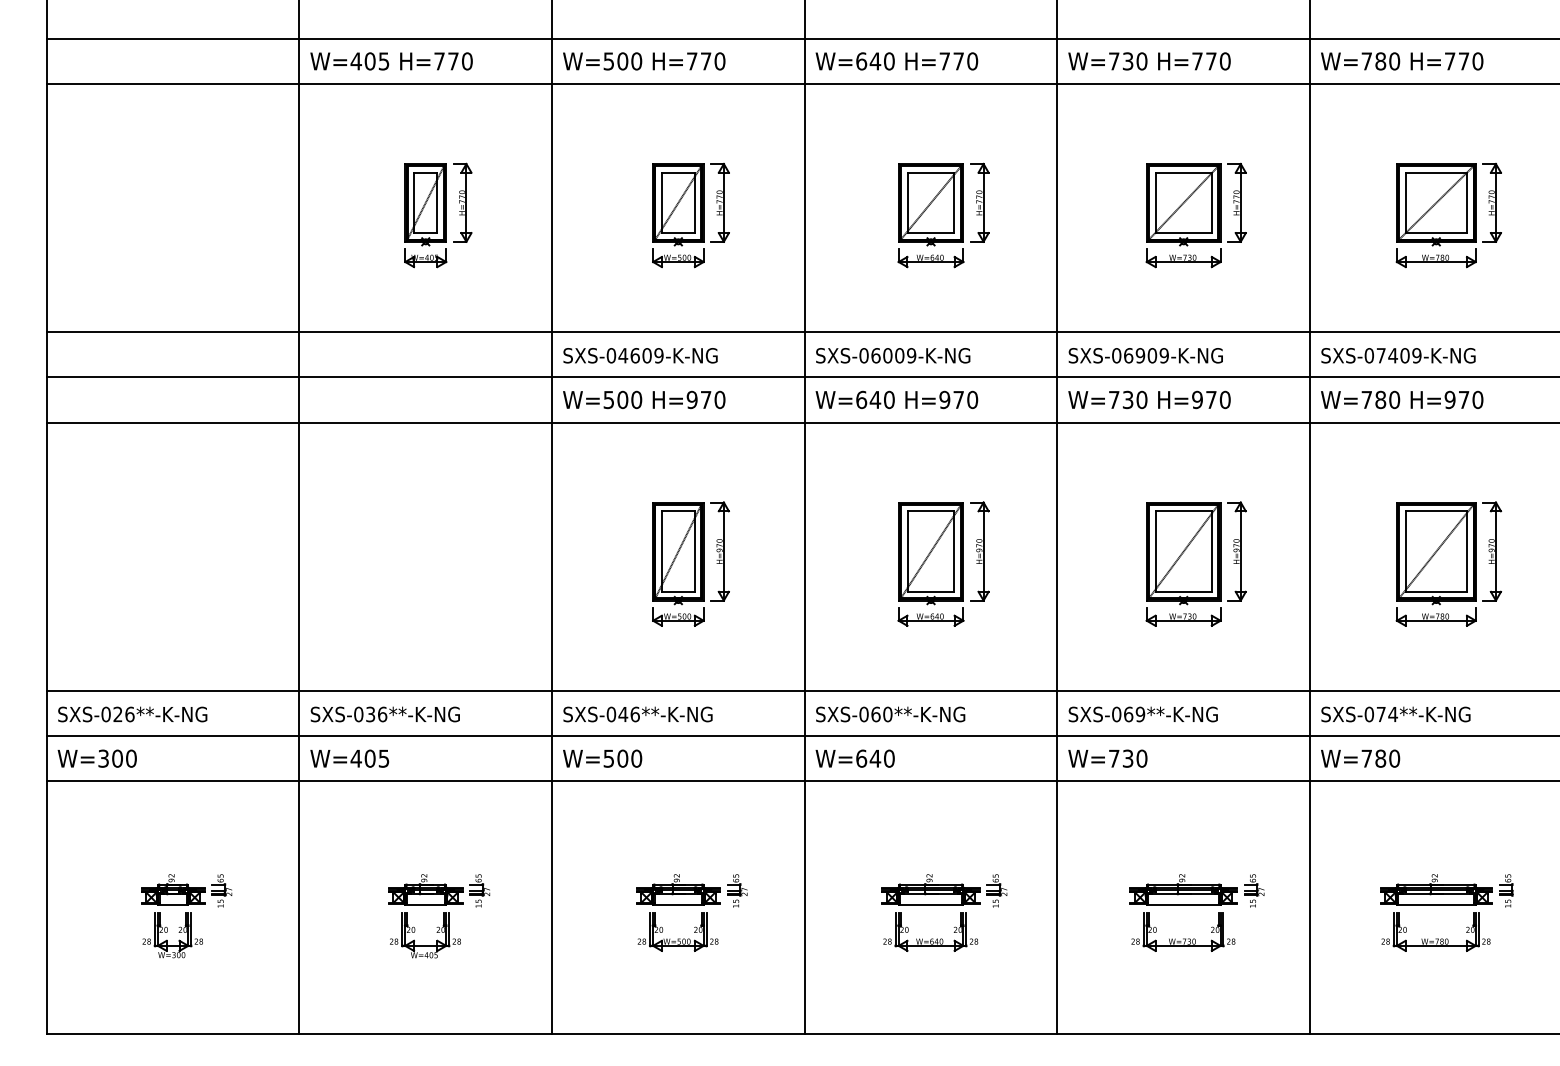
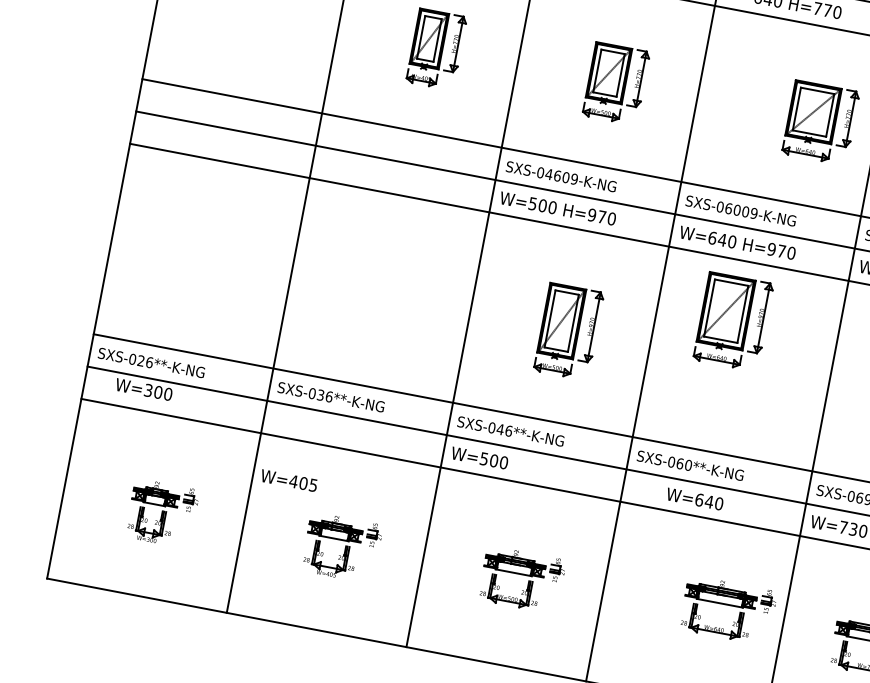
part: (943, 215) -> (820, 122), moved
part: (943, 563) -> (733, 321), moved
text: (96, 758) -> (143, 389), moved
text: (349, 758) -> (288, 480), moved
text: (854, 758) -> (694, 498), moved
part: (944, 905) -> (729, 605), moved

